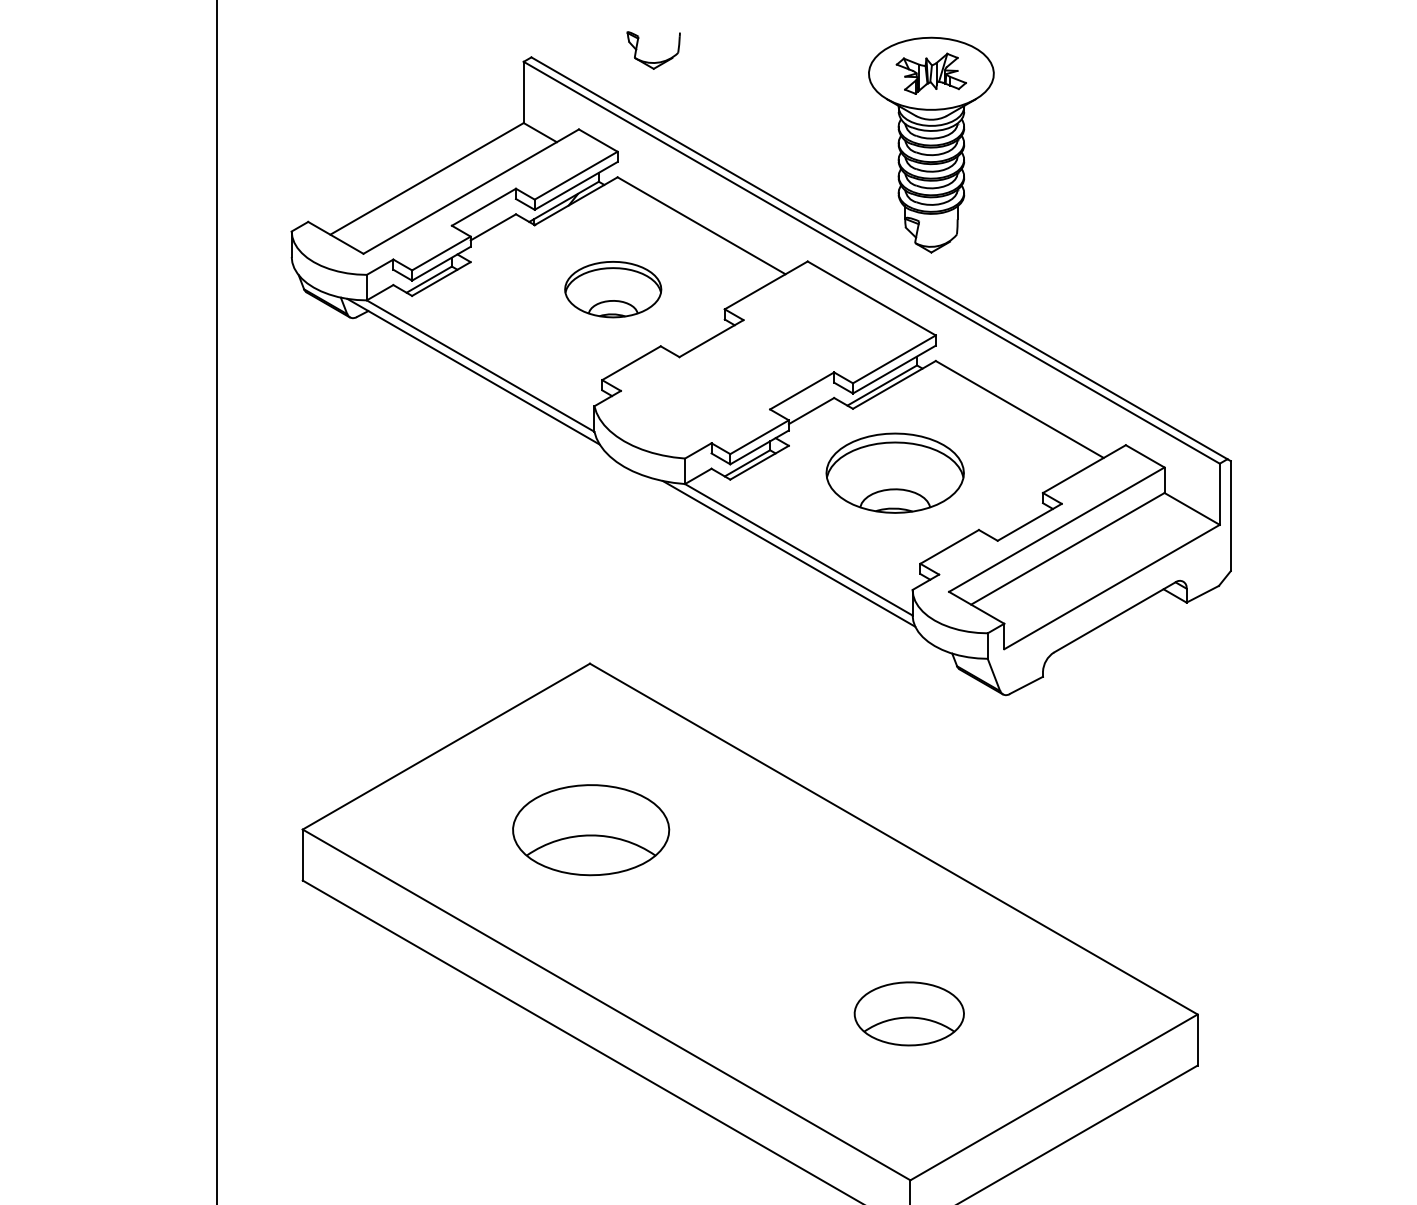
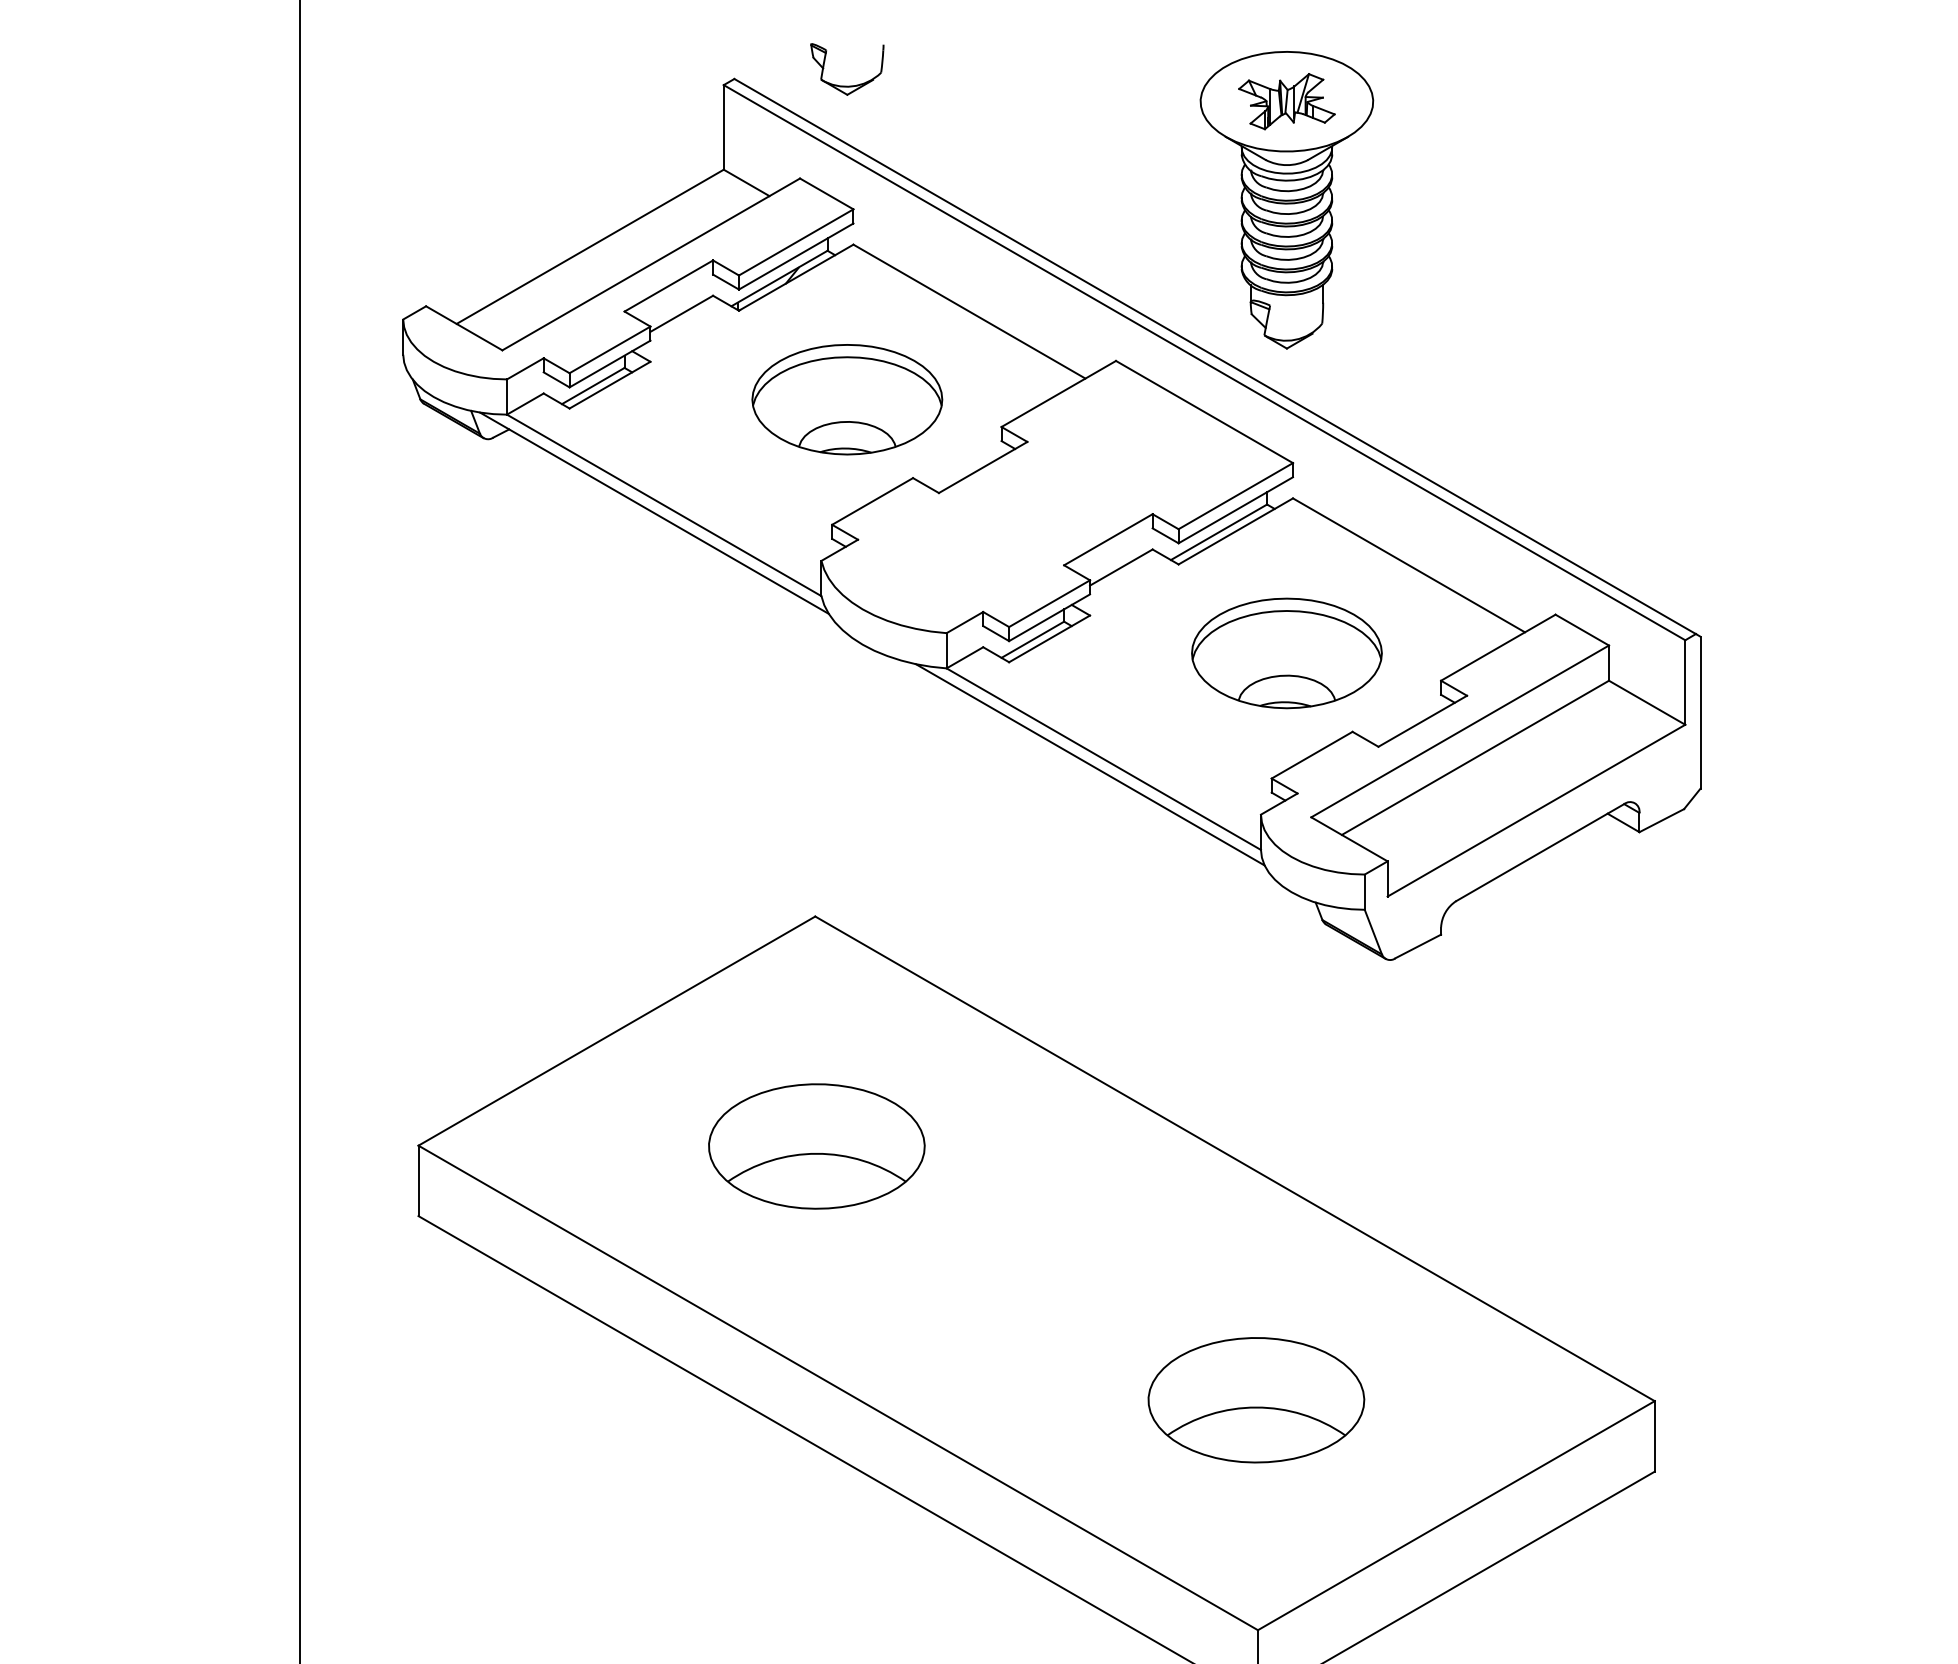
part: (653, 62) -> (847, 85), moved
part: (613, 289) -> (847, 399), size x1.43
part: (894, 473) -> (1286, 653), moved
part: (909, 1014) -> (1256, 1400), size x1.43

